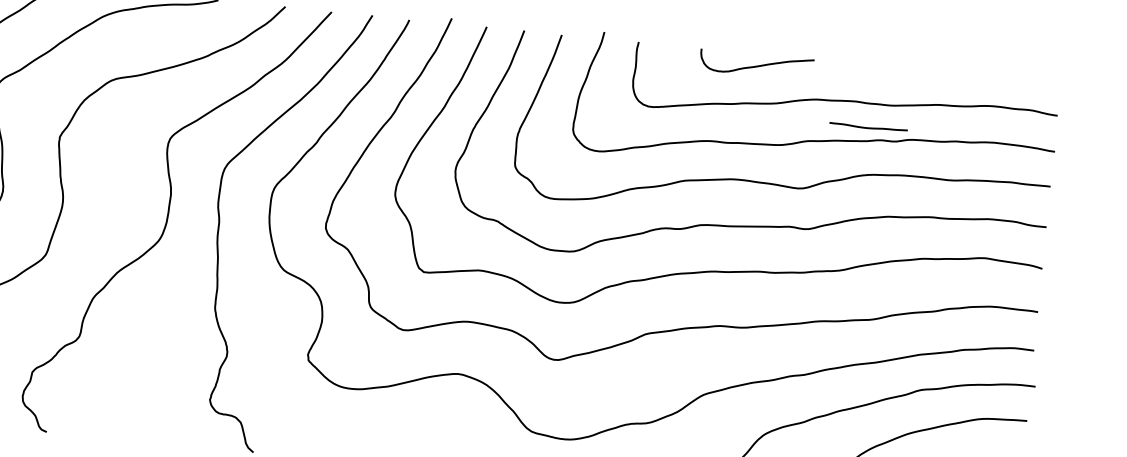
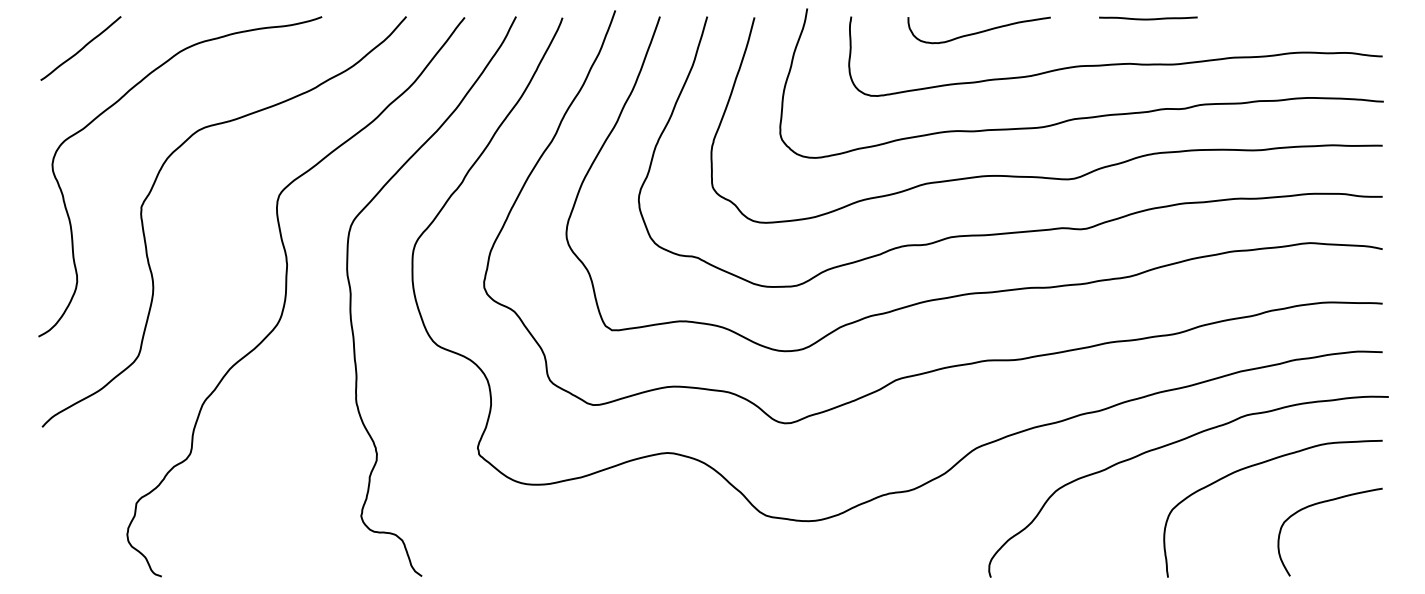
curve: (756, 65) -> (978, 31), moved
curve: (868, 127) -> (1148, 18), moved

